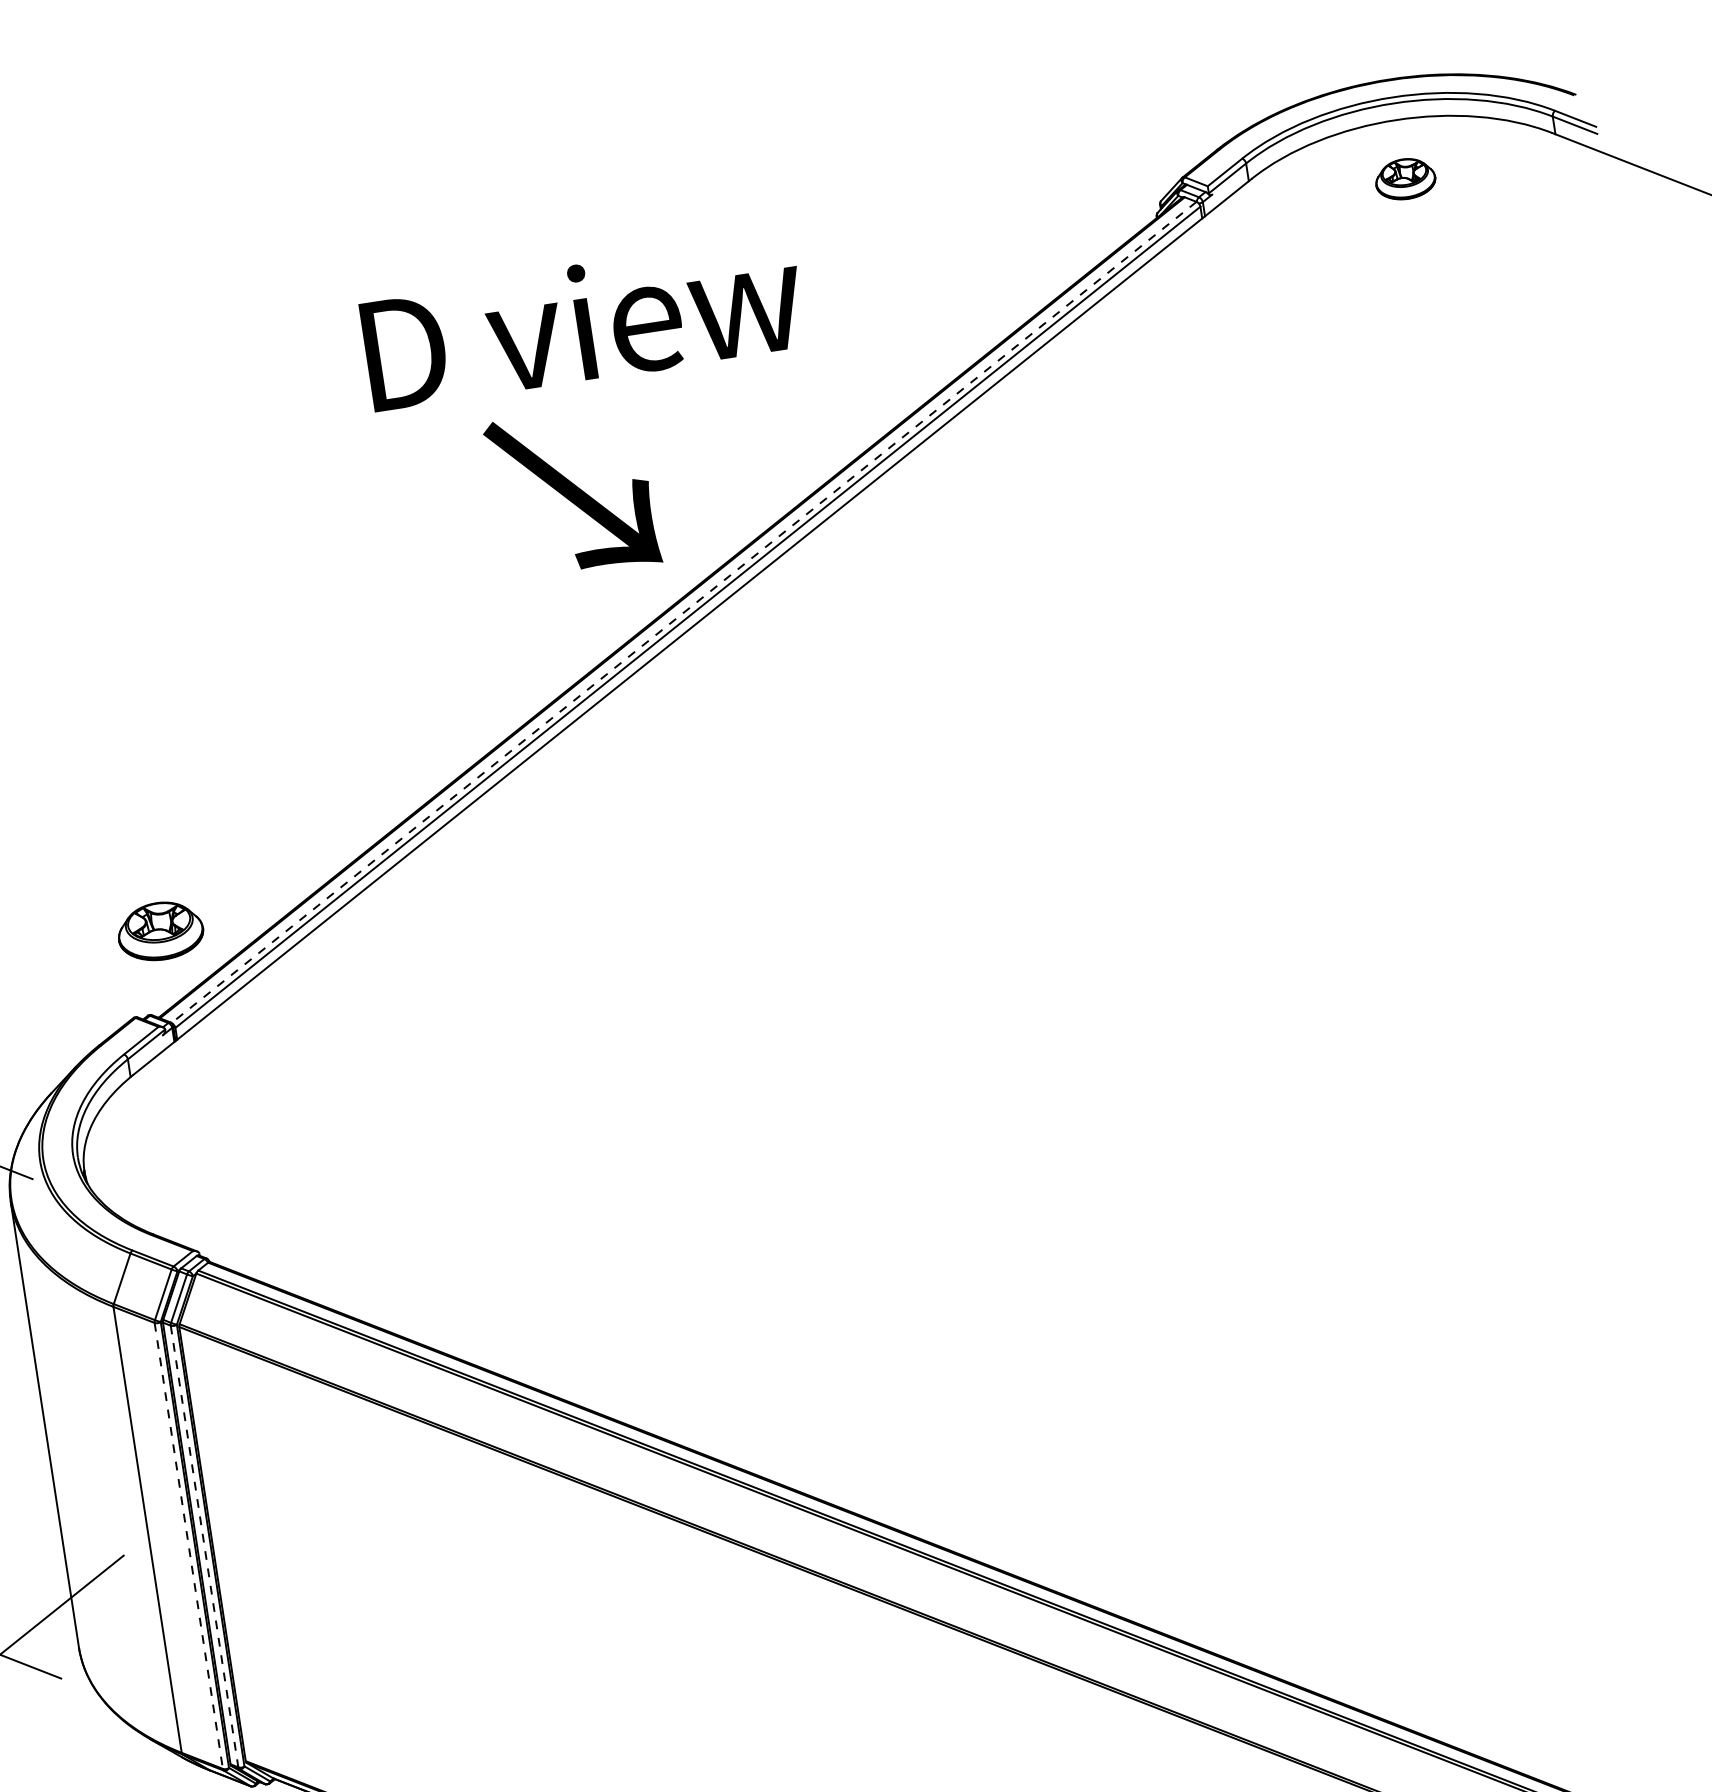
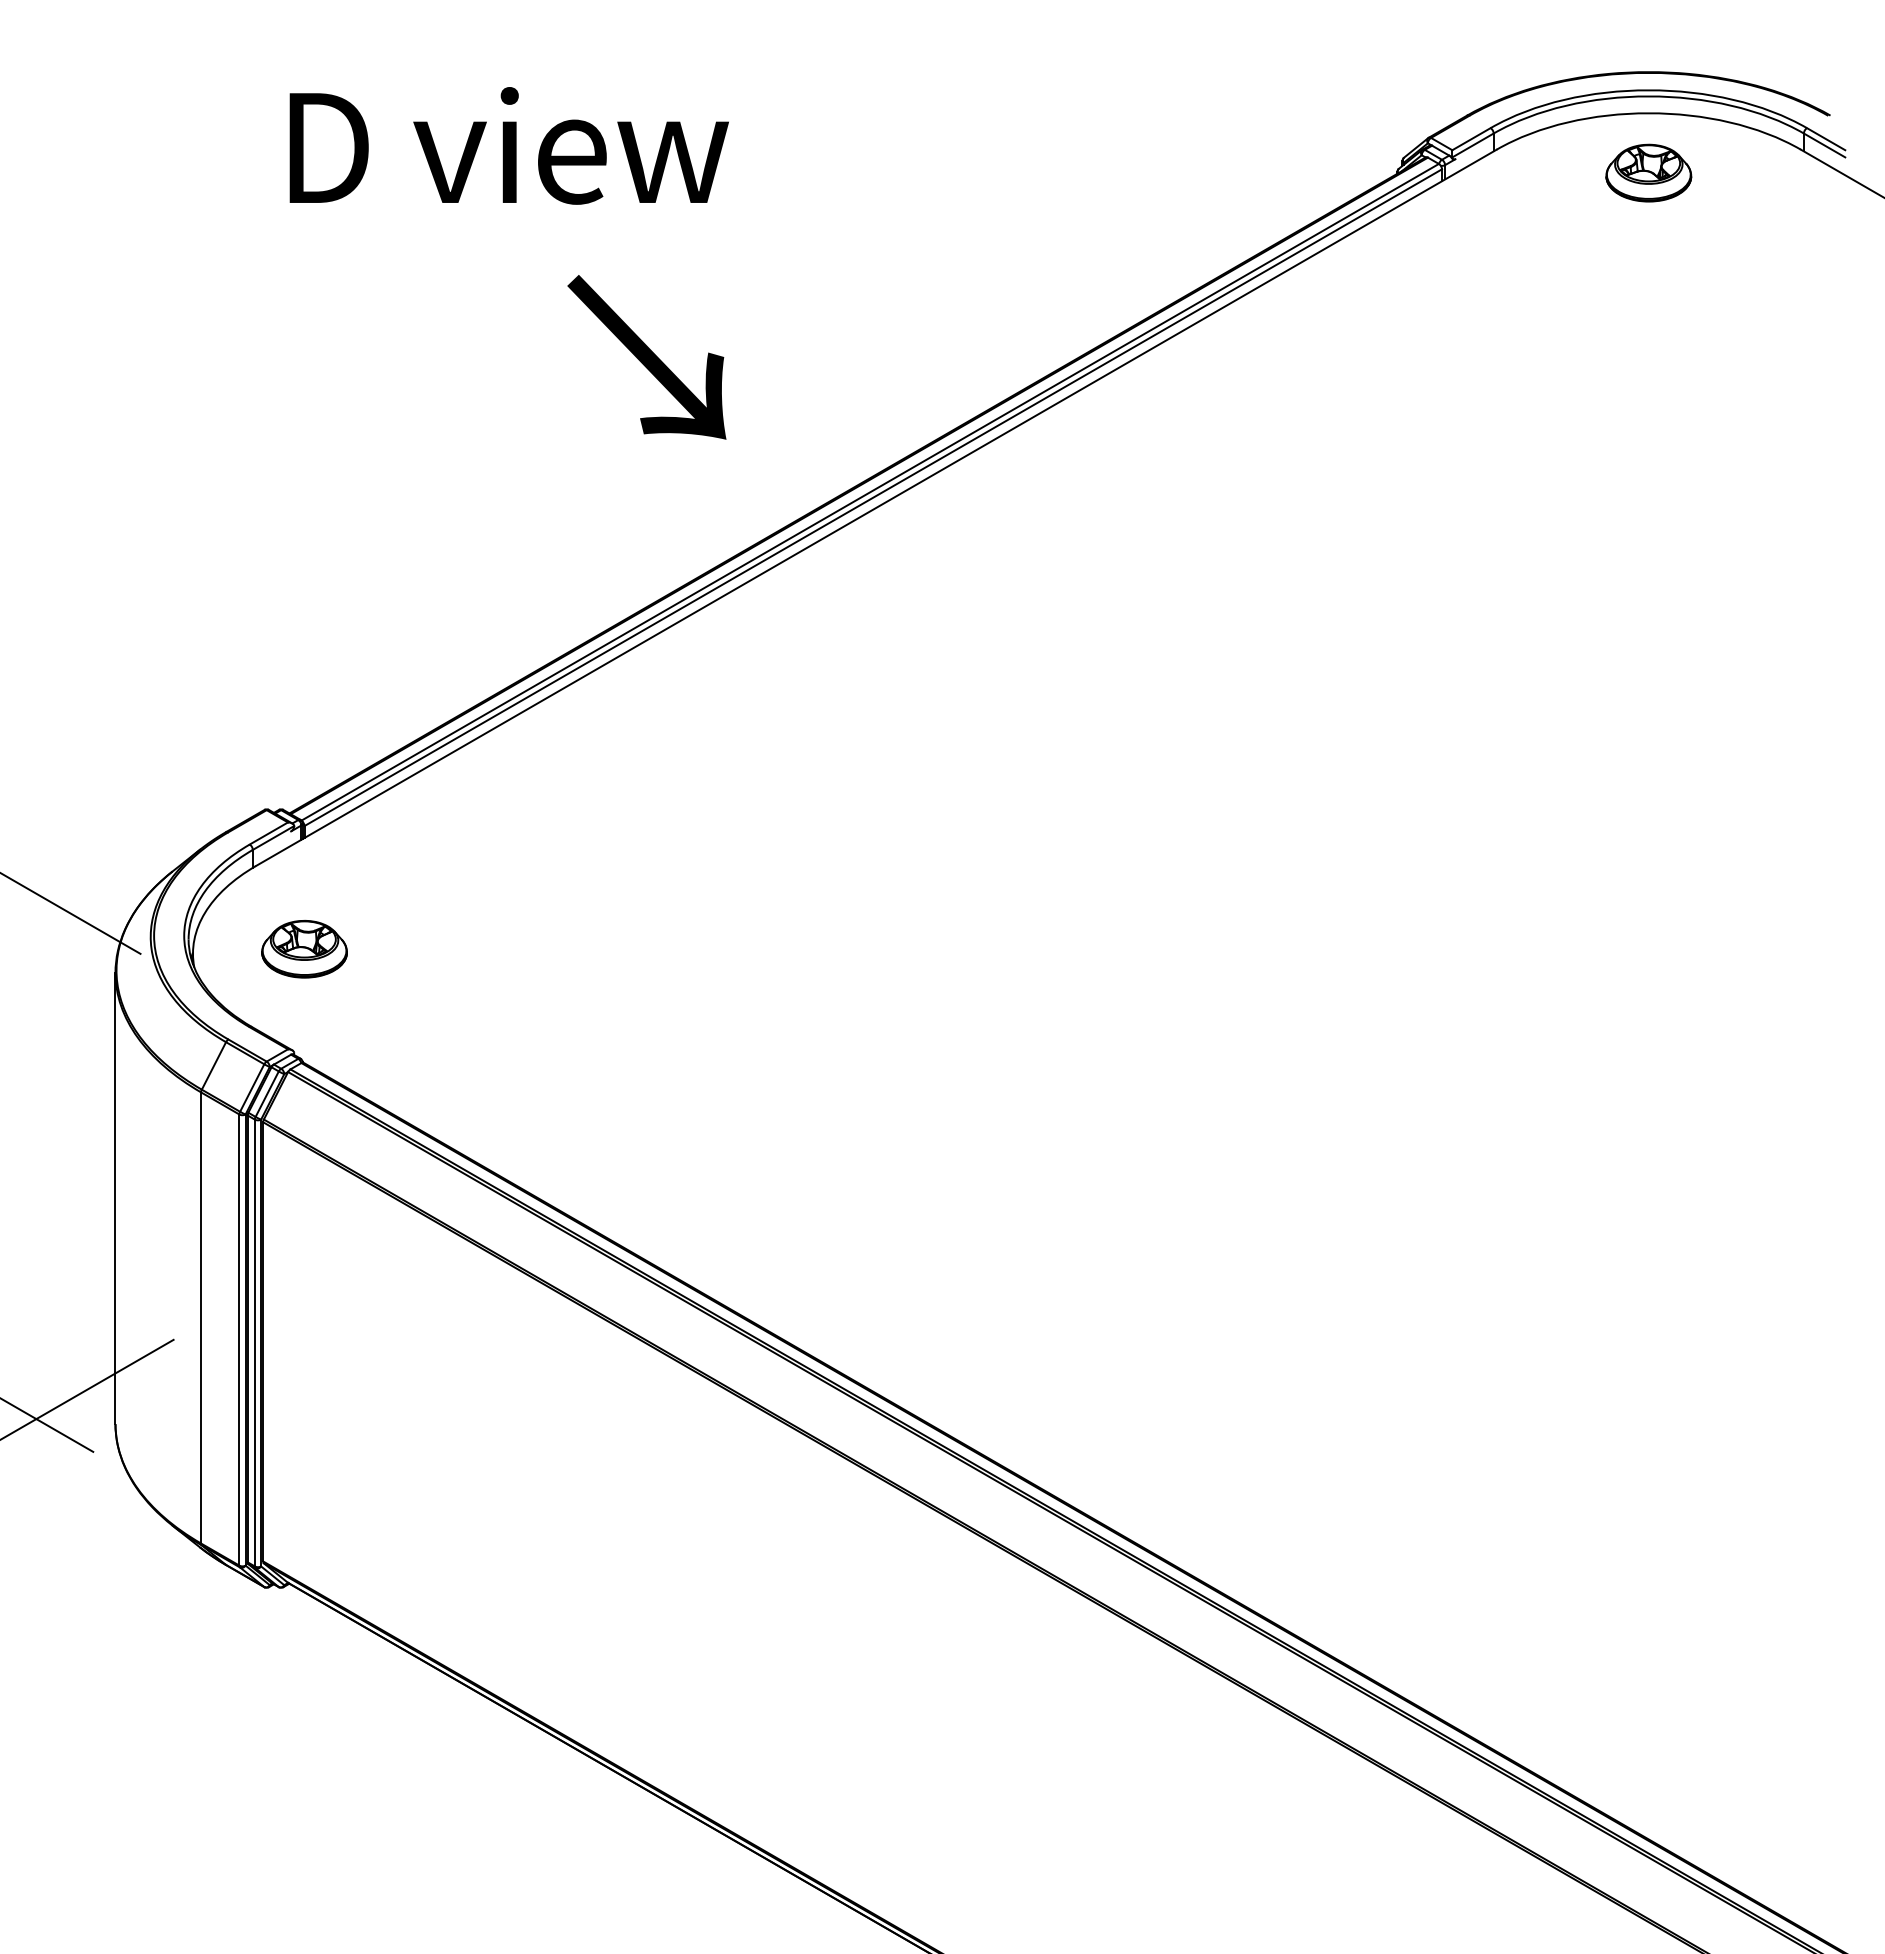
part: (1405, 178) -> (1648, 172), size x1.43
text: (582, 322) -> (508, 145), moved
text: (572, 493) -> (646, 357), moved
line: (684, 612) -> (870, 492), dashed -> solid
part: (160, 931) -> (304, 949), moved
line: (188, 1546) -> (239, 1340), dashed -> solid
line: (204, 1547) -> (254, 1343), dashed -> solid

